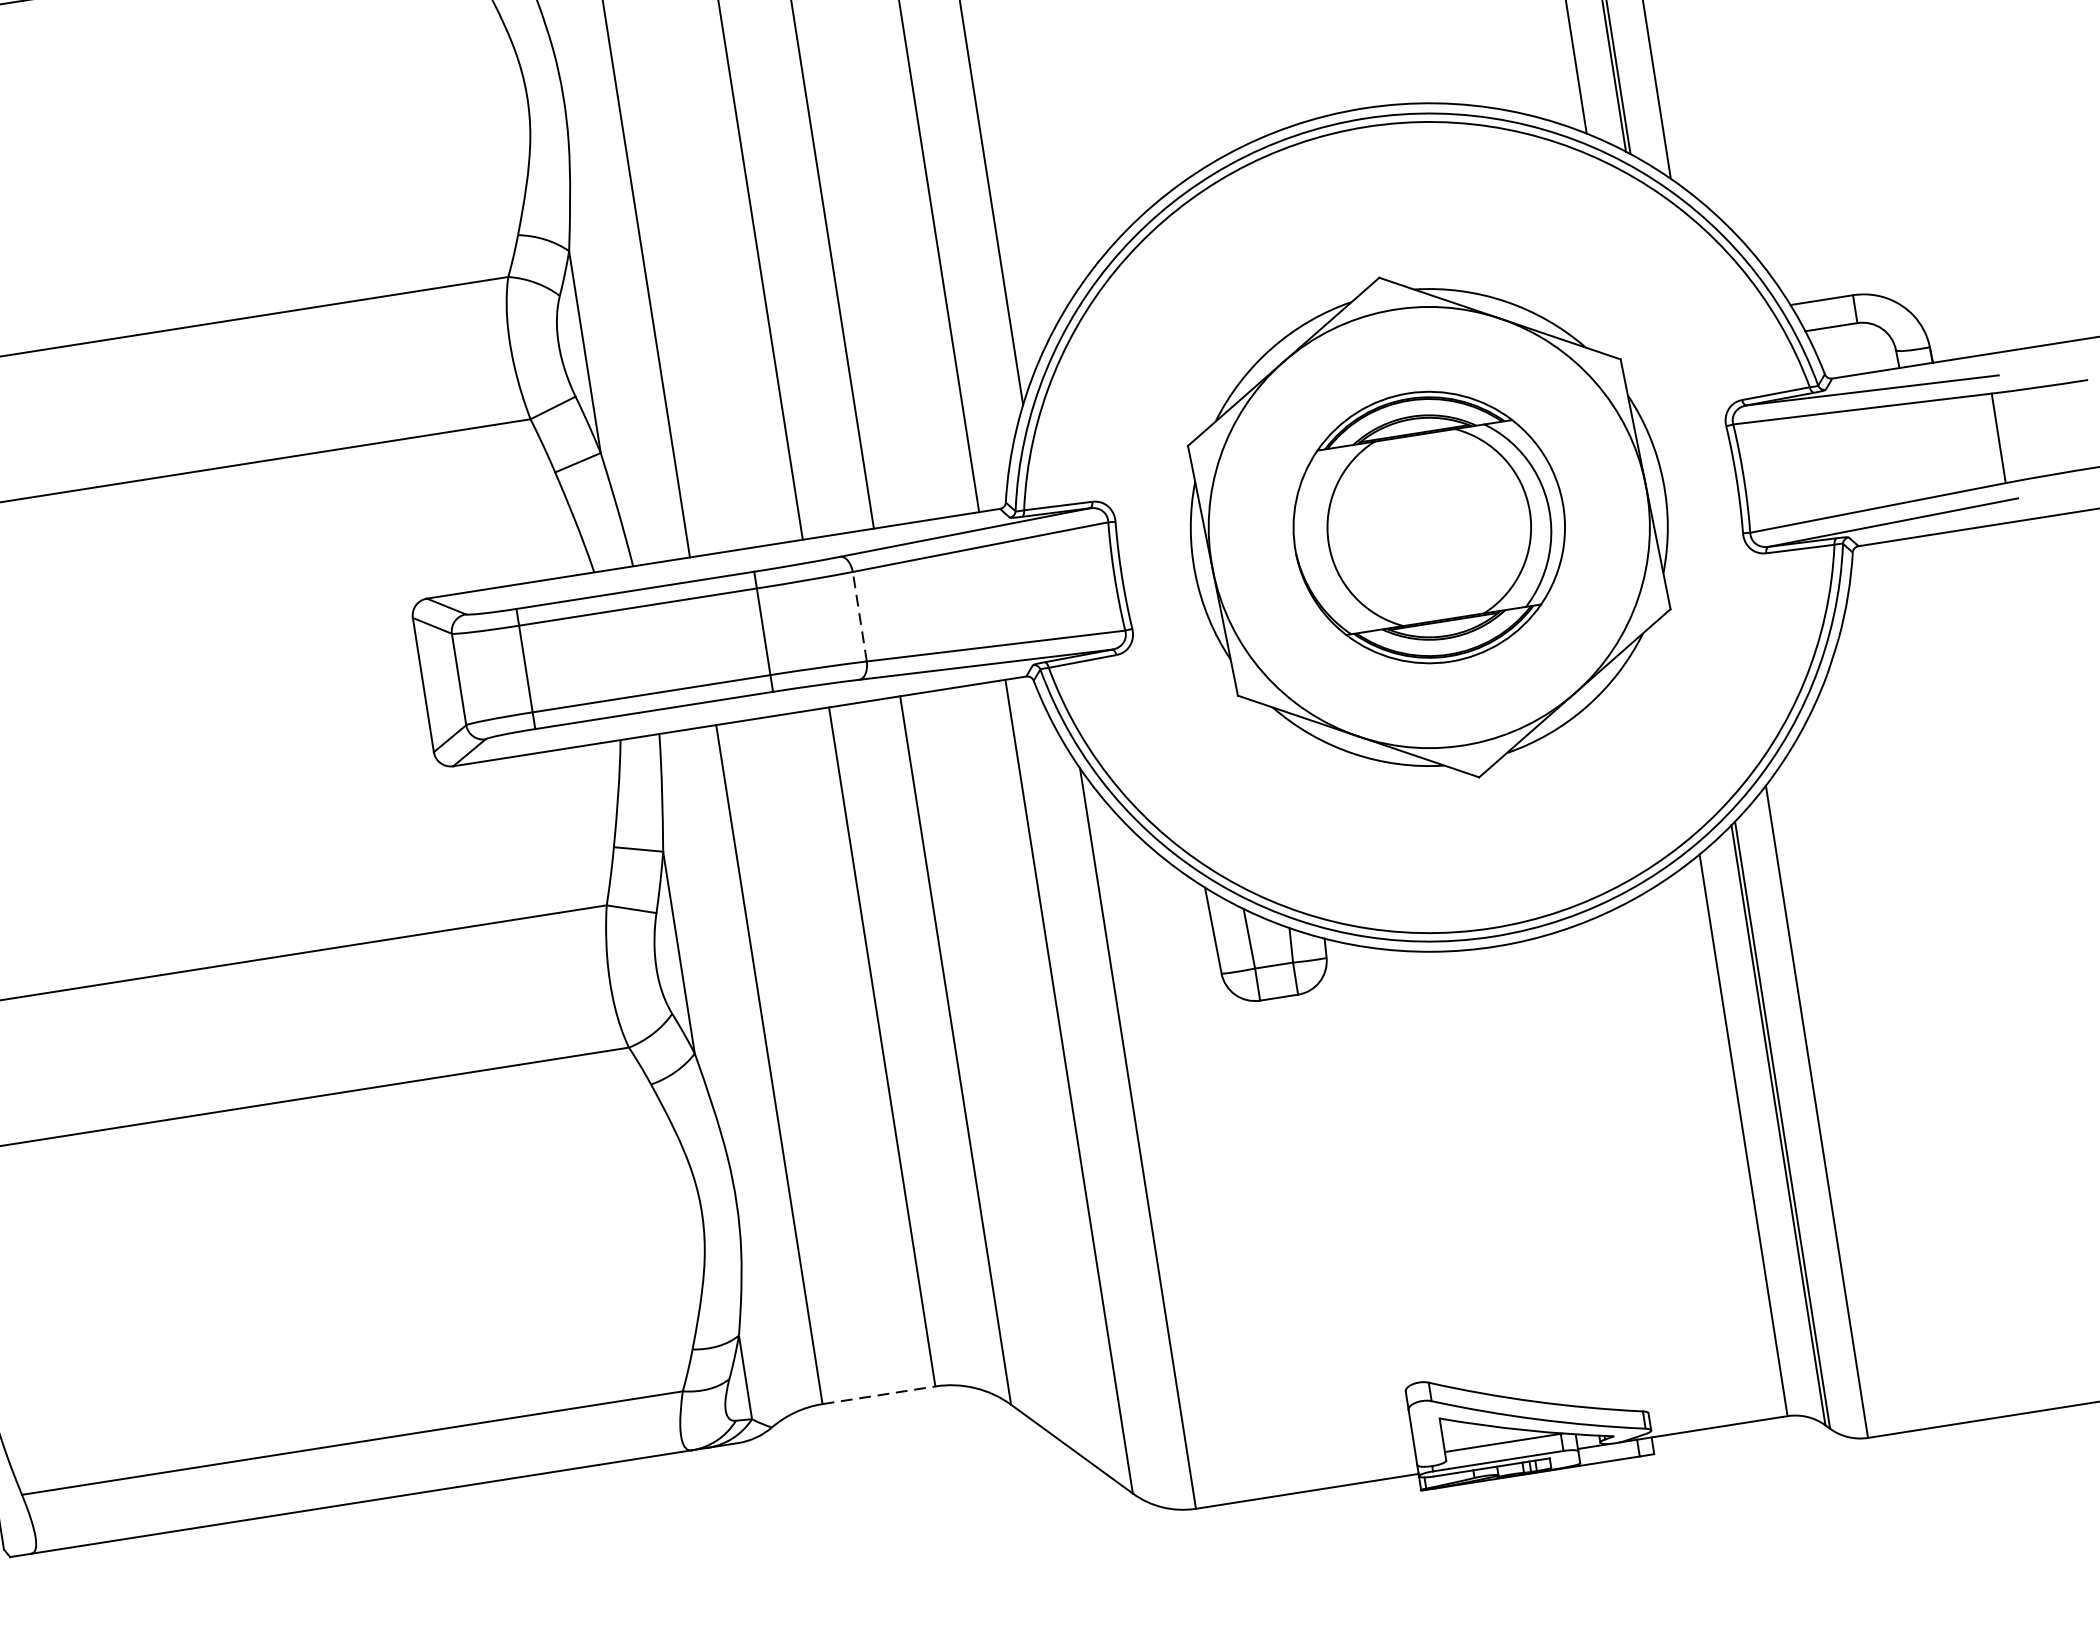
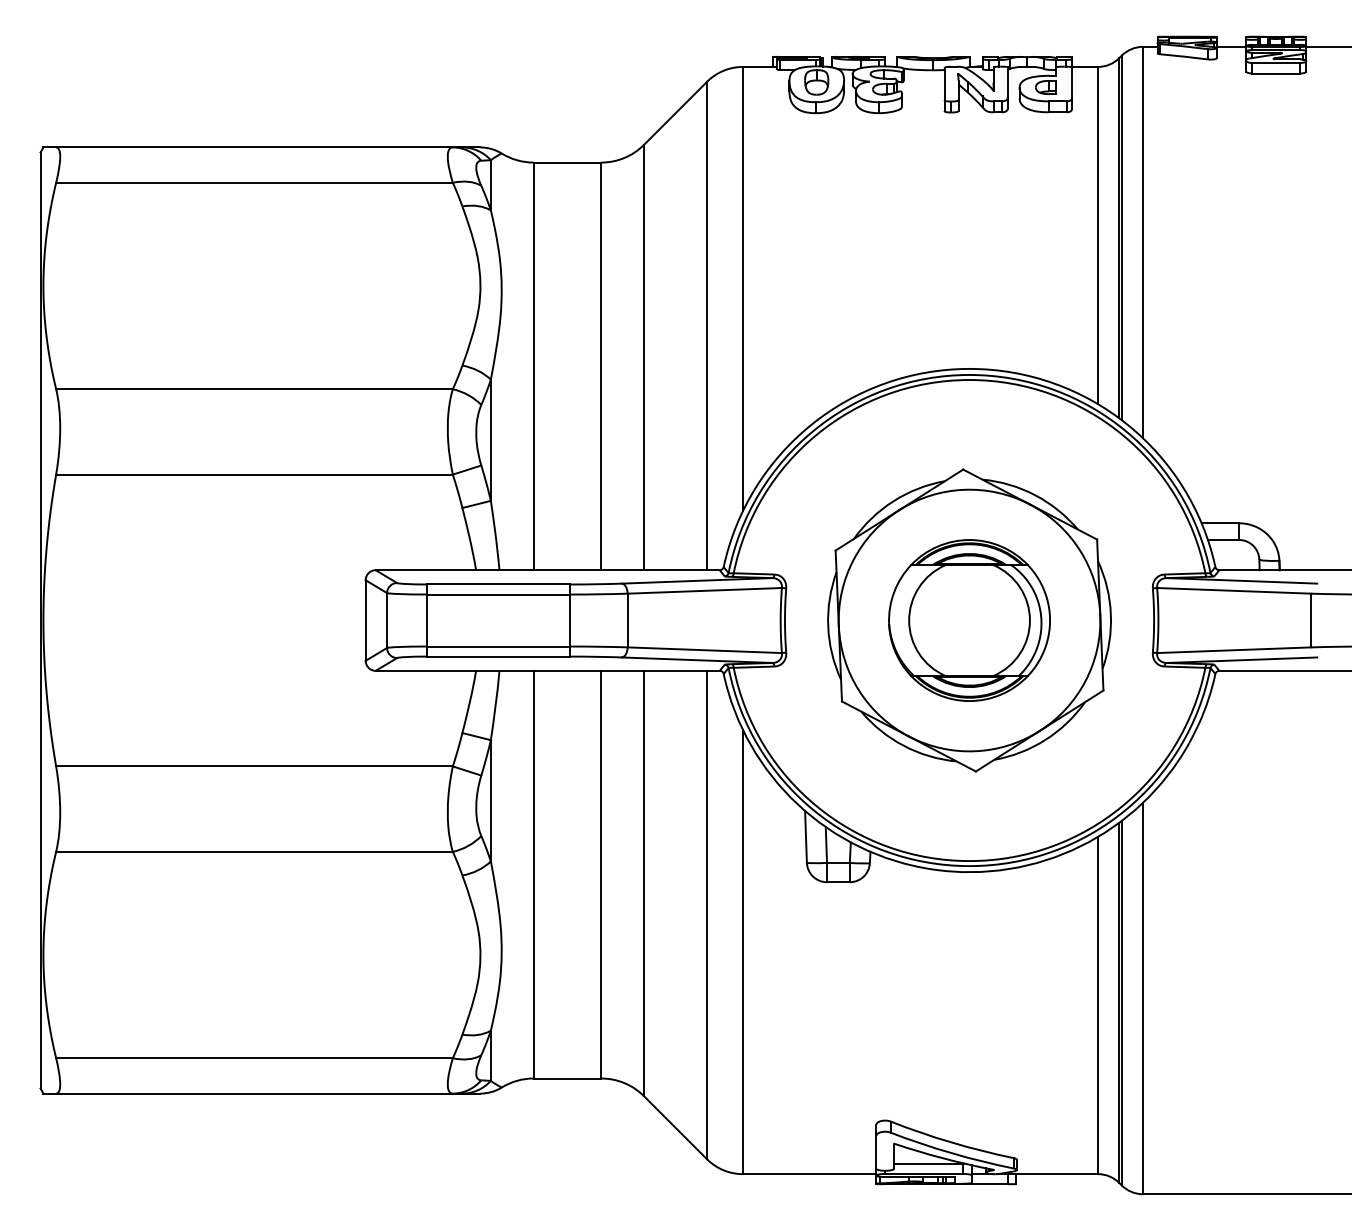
line: (859, 616) -> (627, 620), dashed -> solid
line: (879, 1395) -> (567, 1078), dashed -> solid

